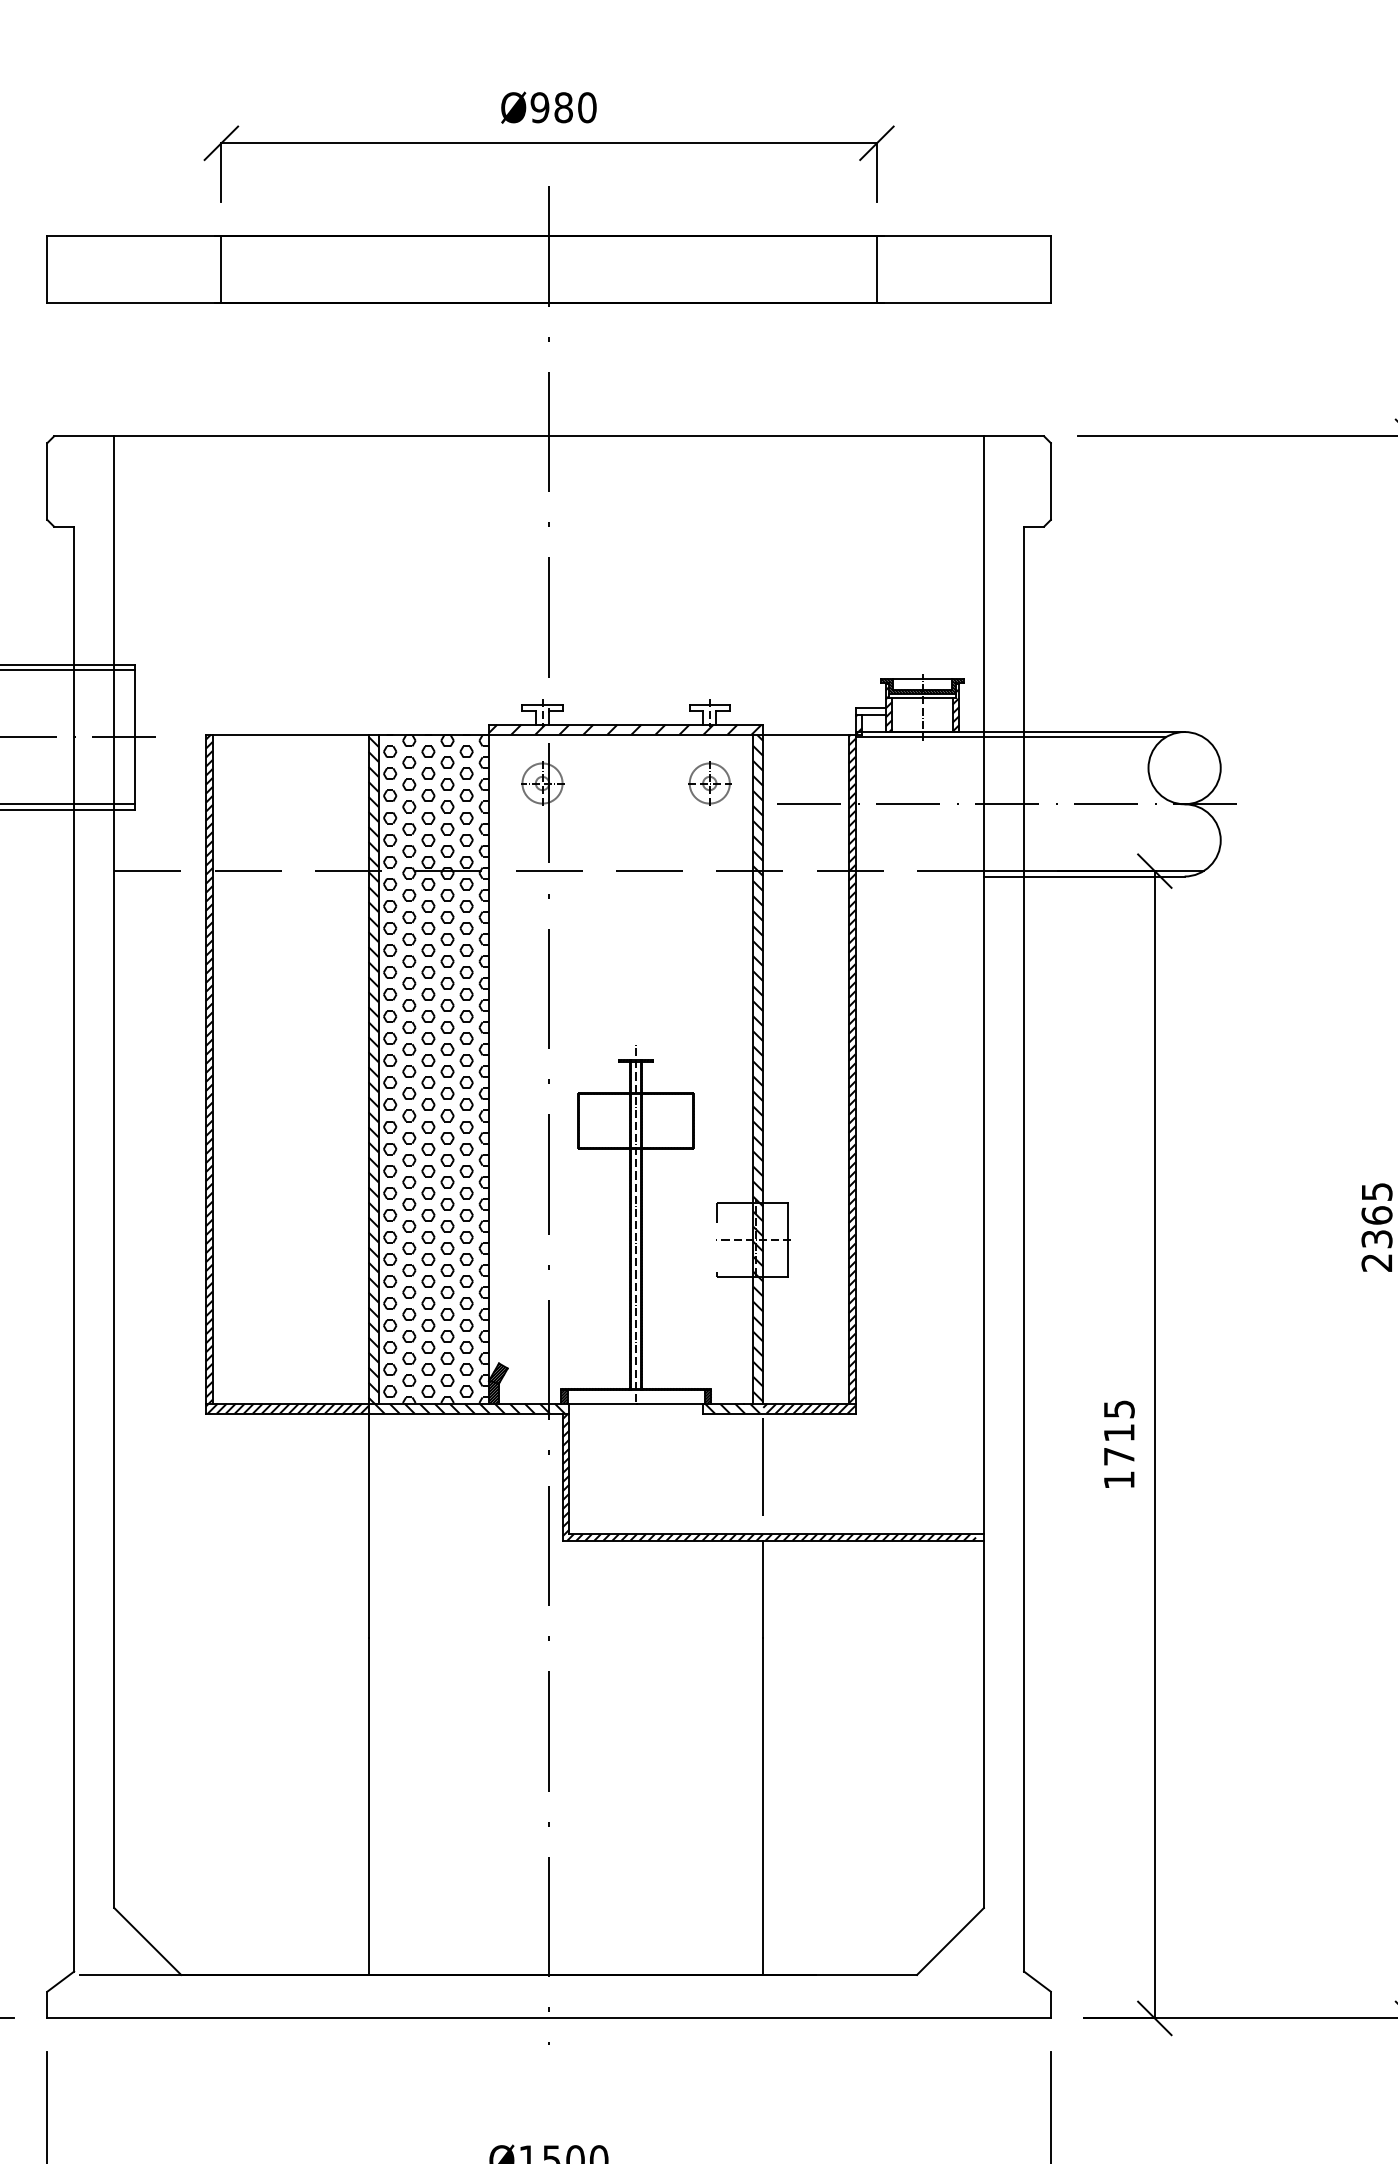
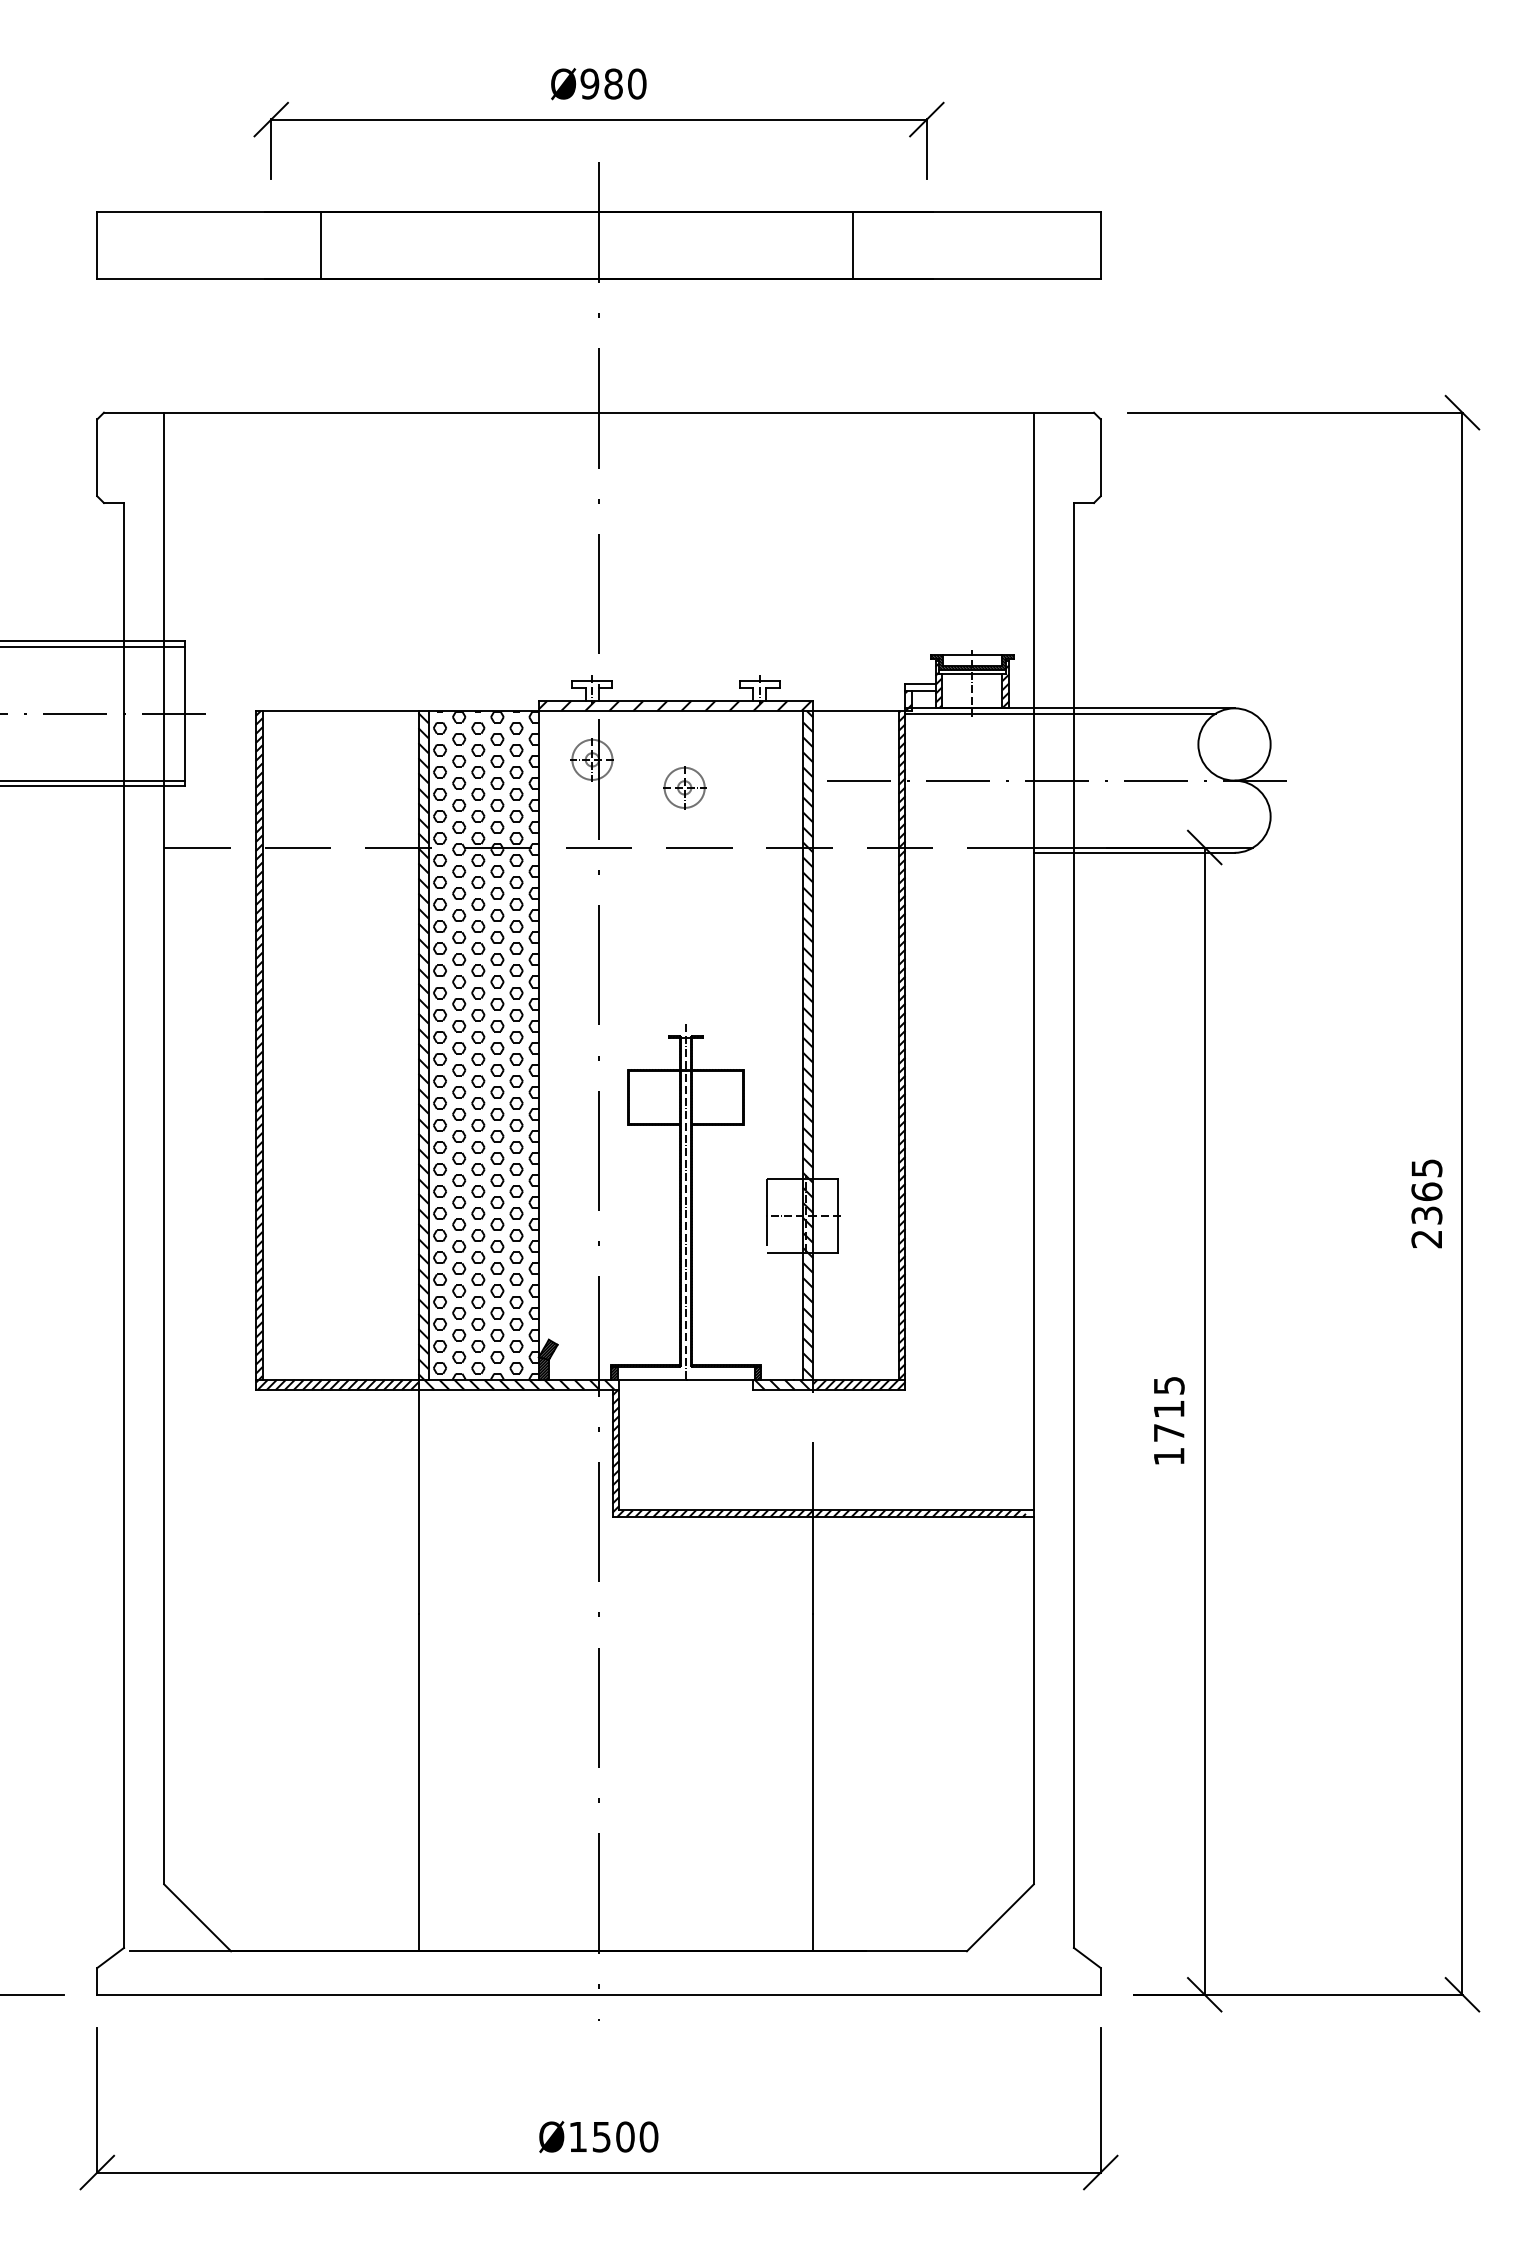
line: (221, 269) -> (321, 245), moved
line: (876, 269) -> (852, 245), moved
part: (709, 783) -> (684, 787), moved

